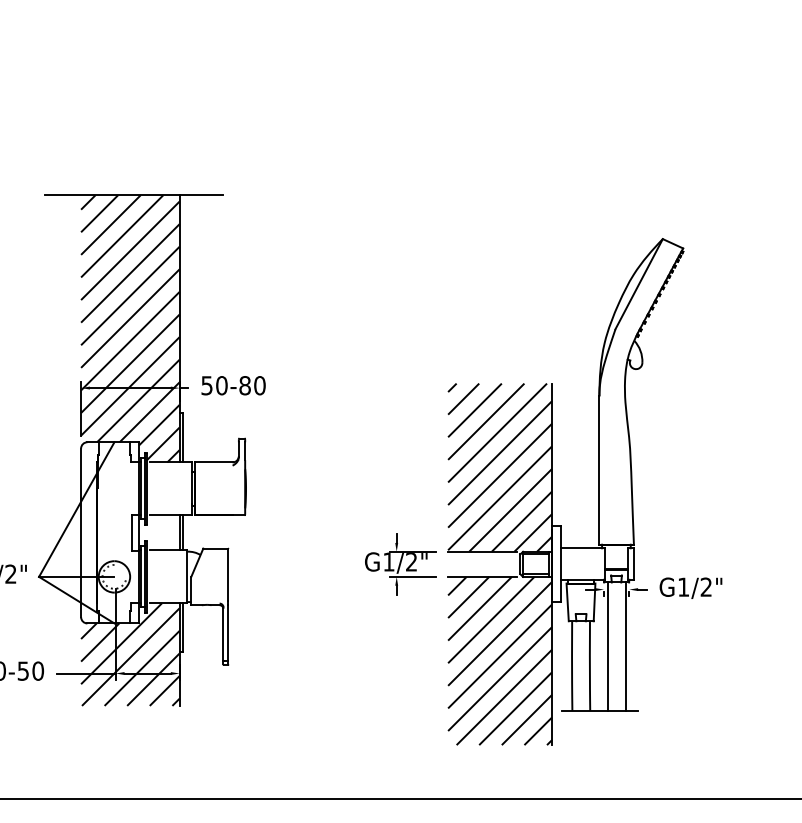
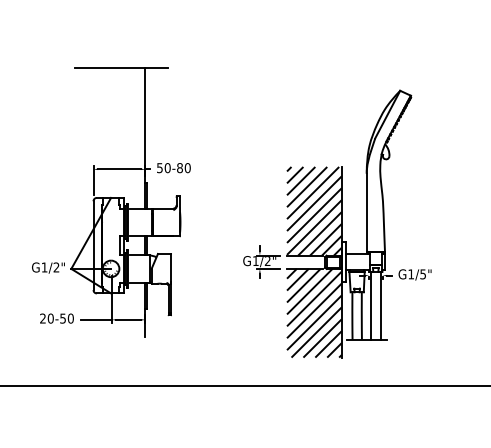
hatch: (130, 327) -> (119, 137), removed
text: (705, 587) -> (422, 274), G1/2" -> G1/5"
hatch: (130, 653) -> (119, 309), removed

